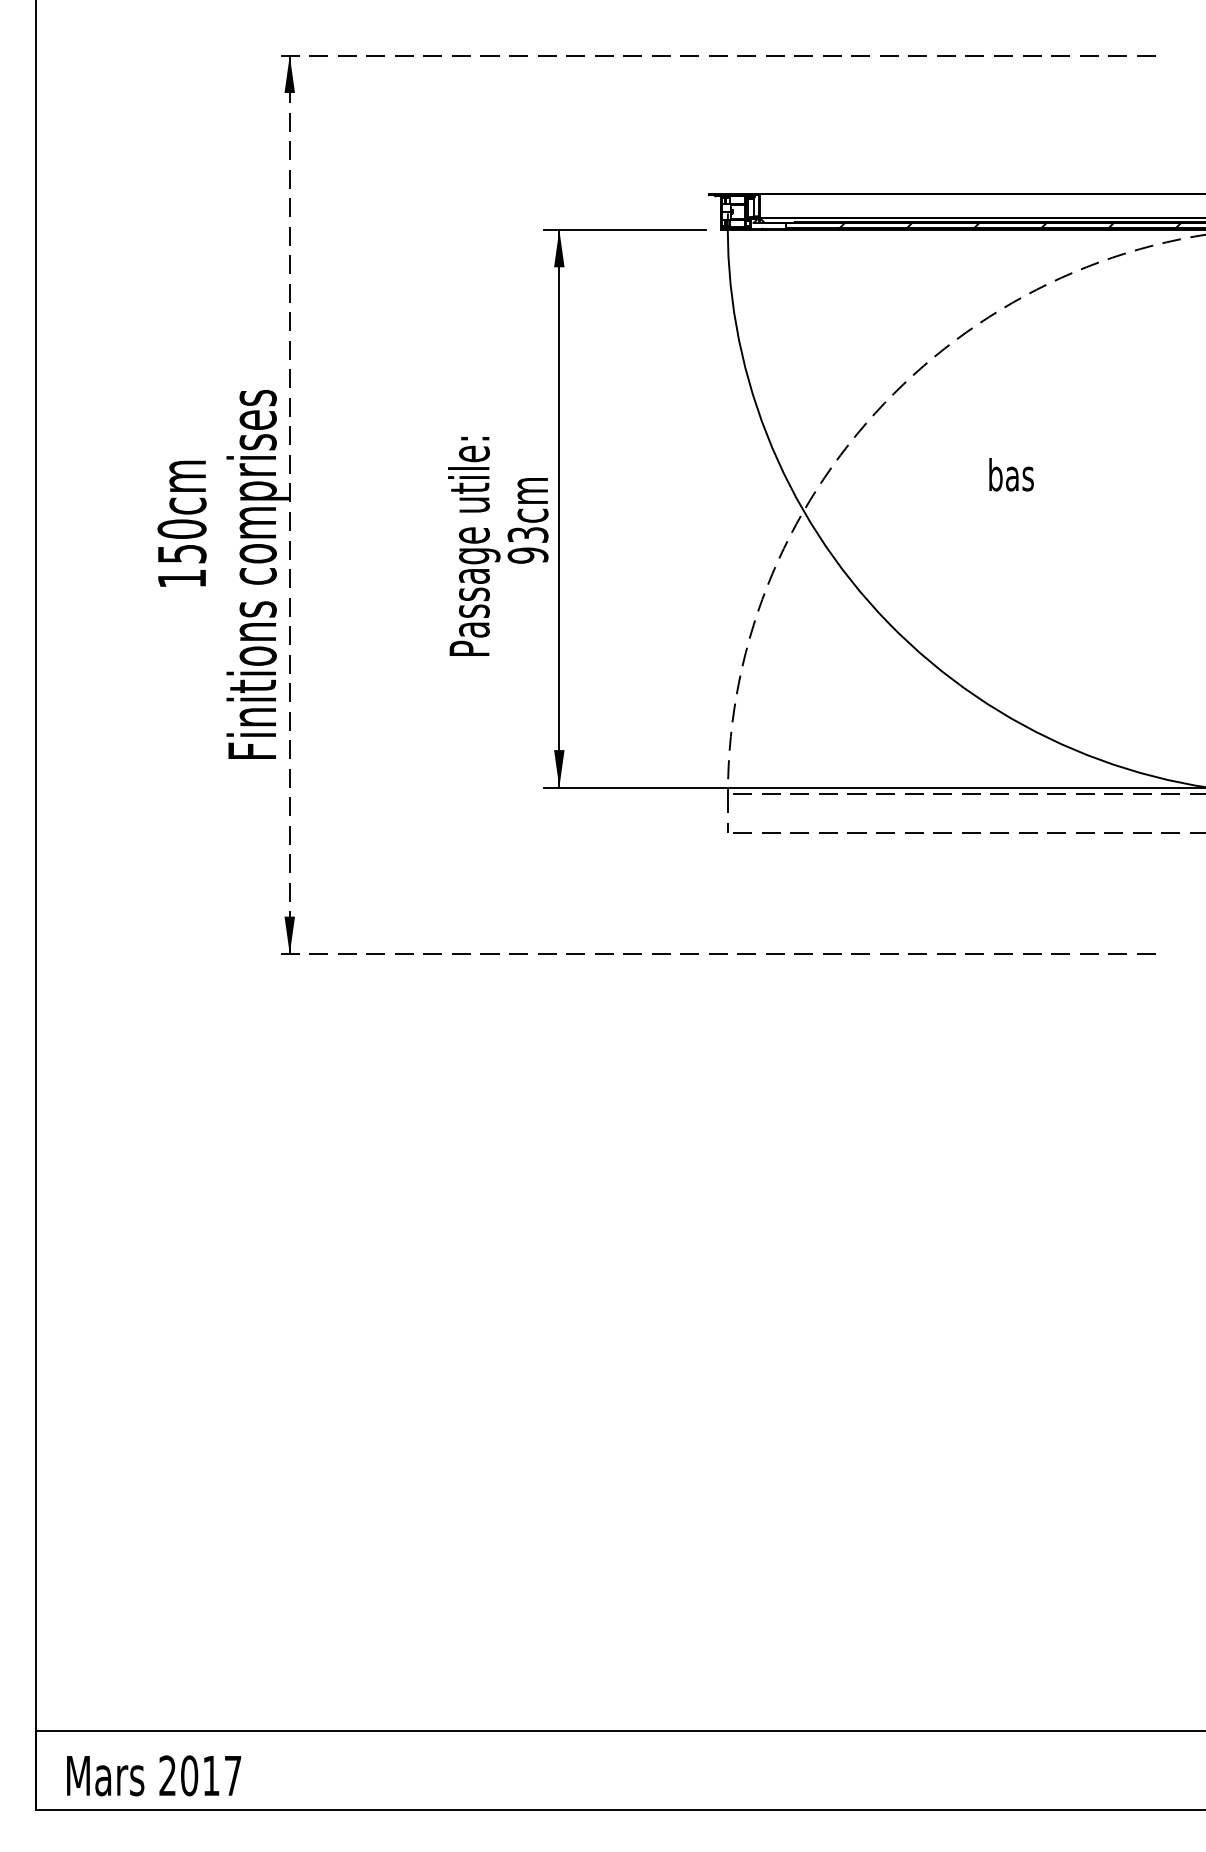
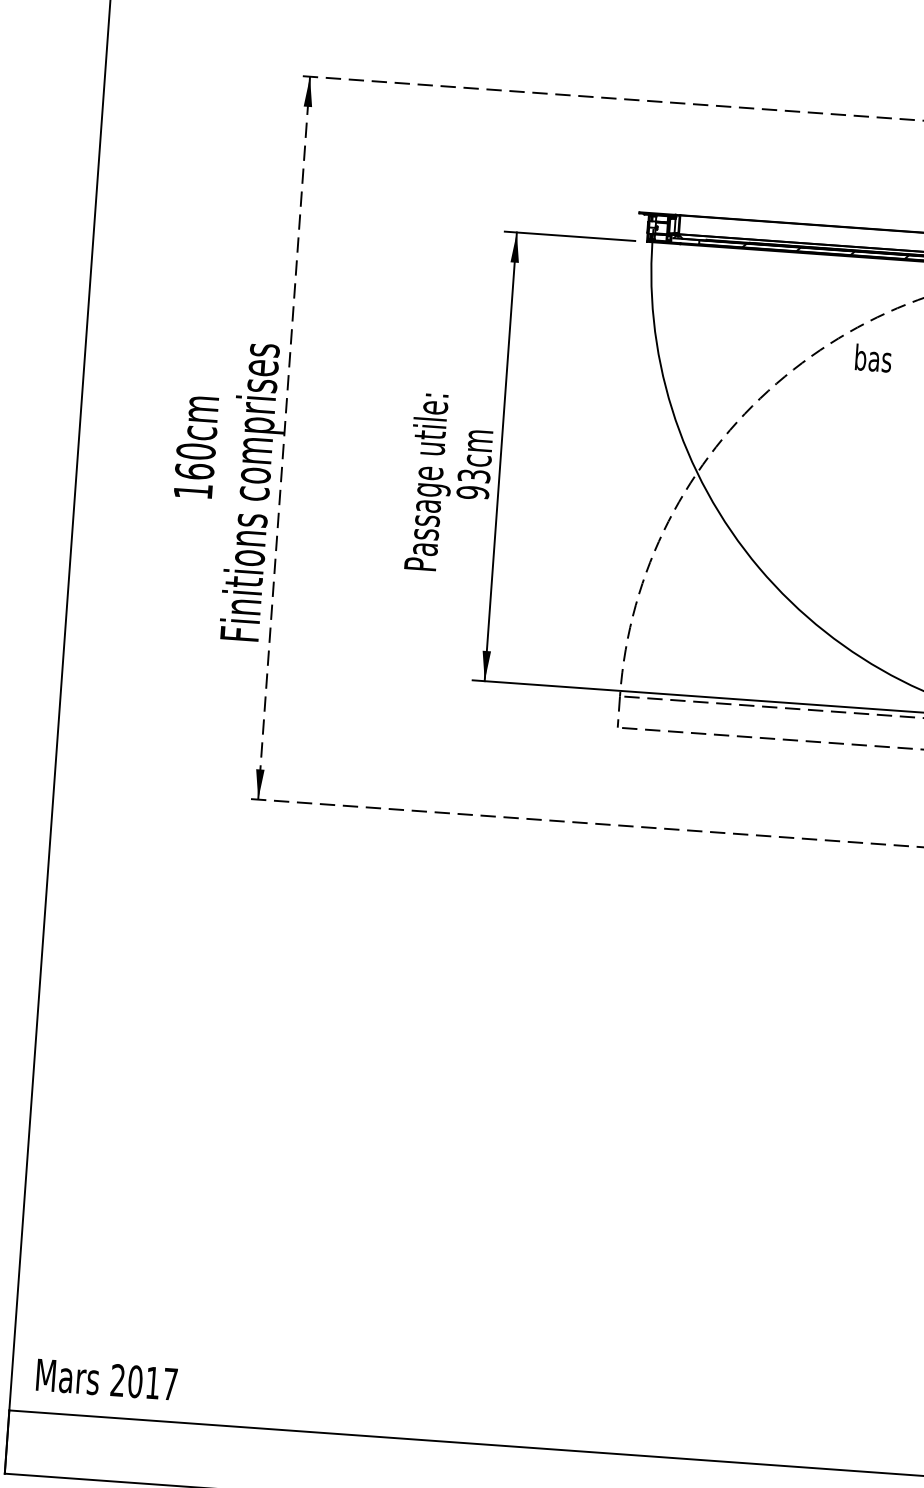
text: (1011, 474) -> (873, 358), moved
text: (181, 553) -> (194, 471), 150cm -> 160cm
text: (154, 1775) -> (107, 1379), moved

